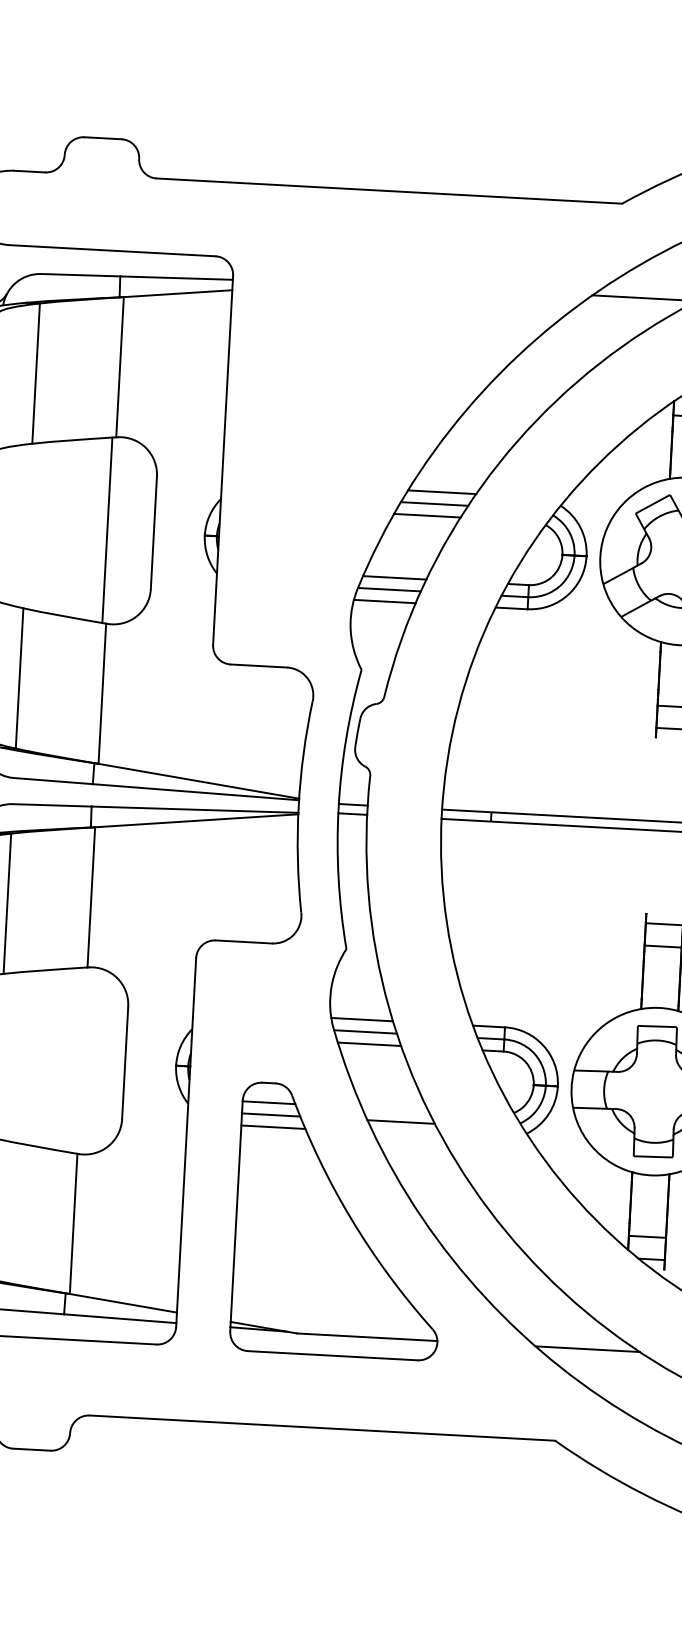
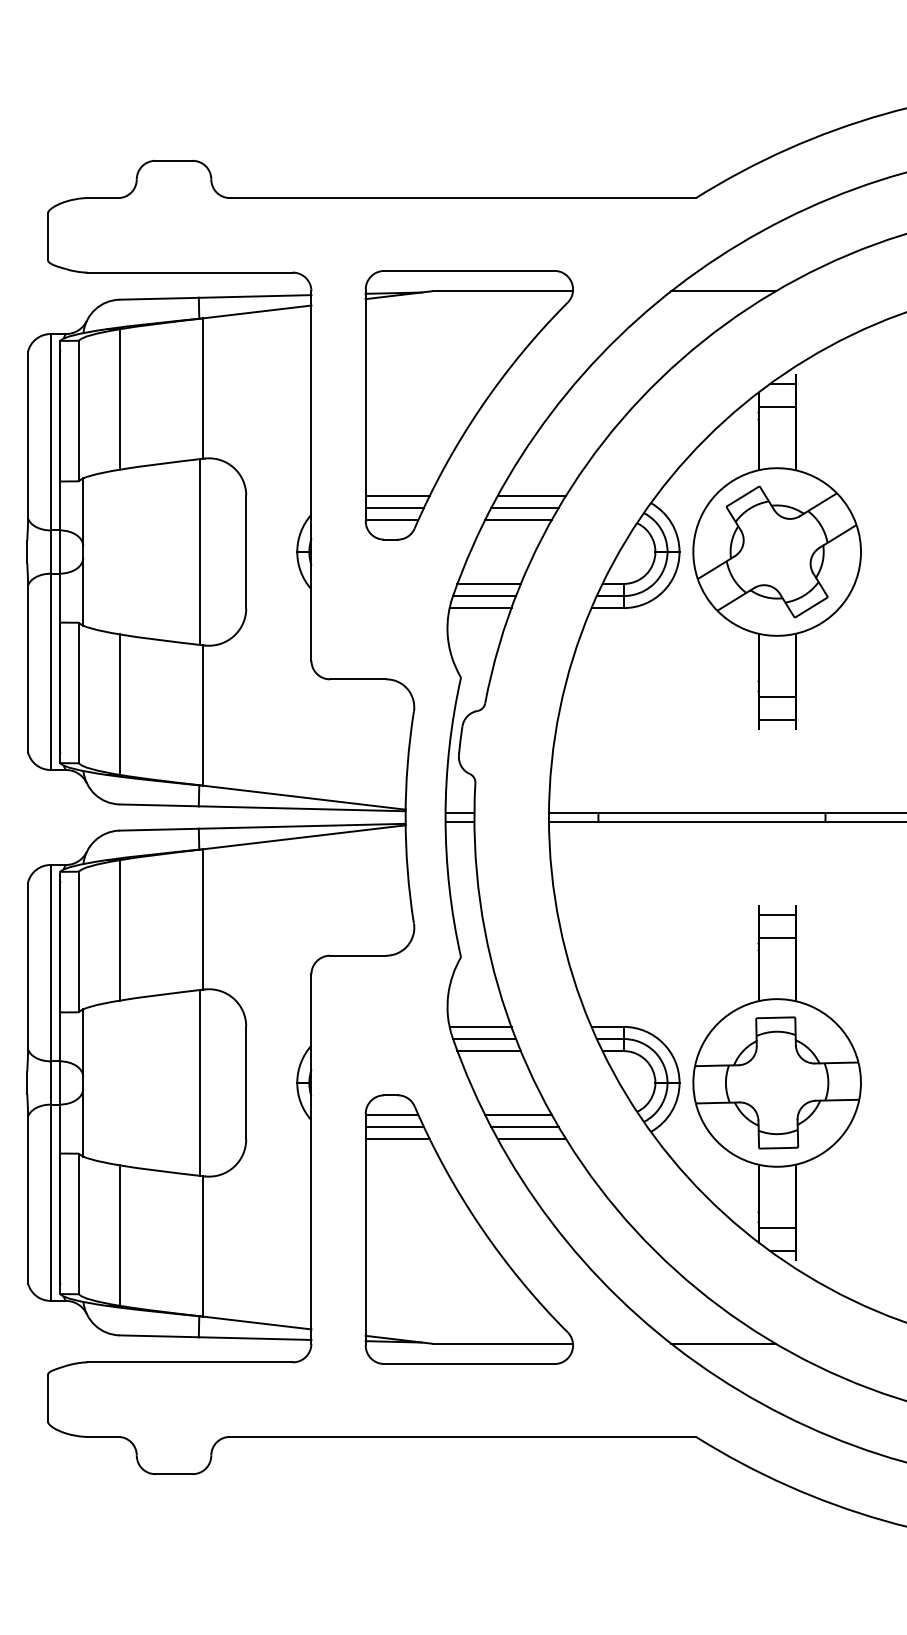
part: (383, 398) -> (468, 405), added
line: (78, 1059) -> (199, 1082), added
line: (395, 1109) -> (518, 1114), added
line: (406, 1134) -> (531, 1139), added

